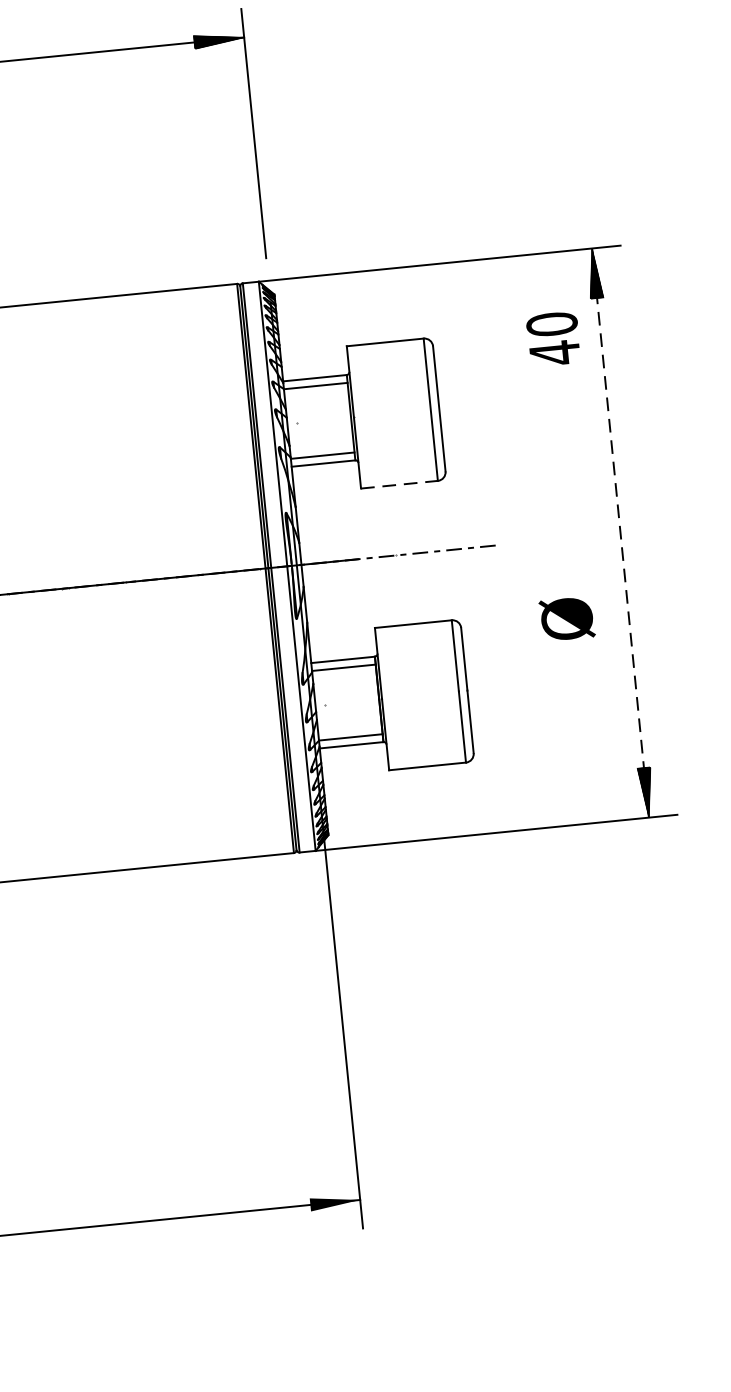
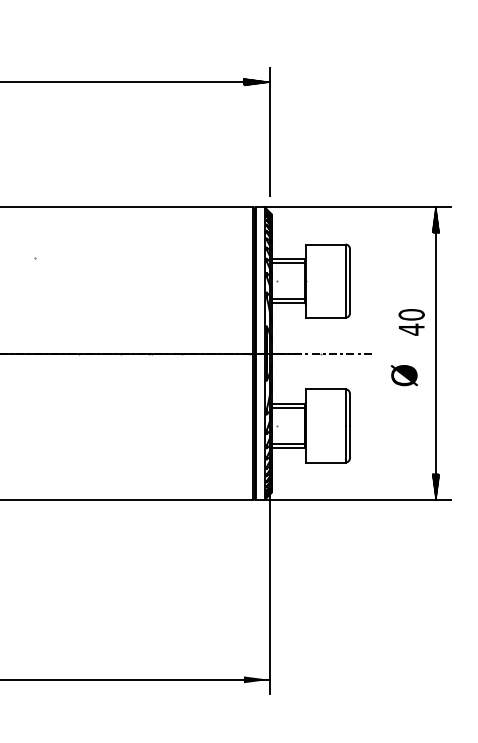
text: (553, 339) -> (411, 322), moved
line: (398, 484) -> (325, 317), dashed -> solid
line: (619, 533) -> (435, 353), dashed -> solid
text: (565, 619) -> (403, 375), moved

